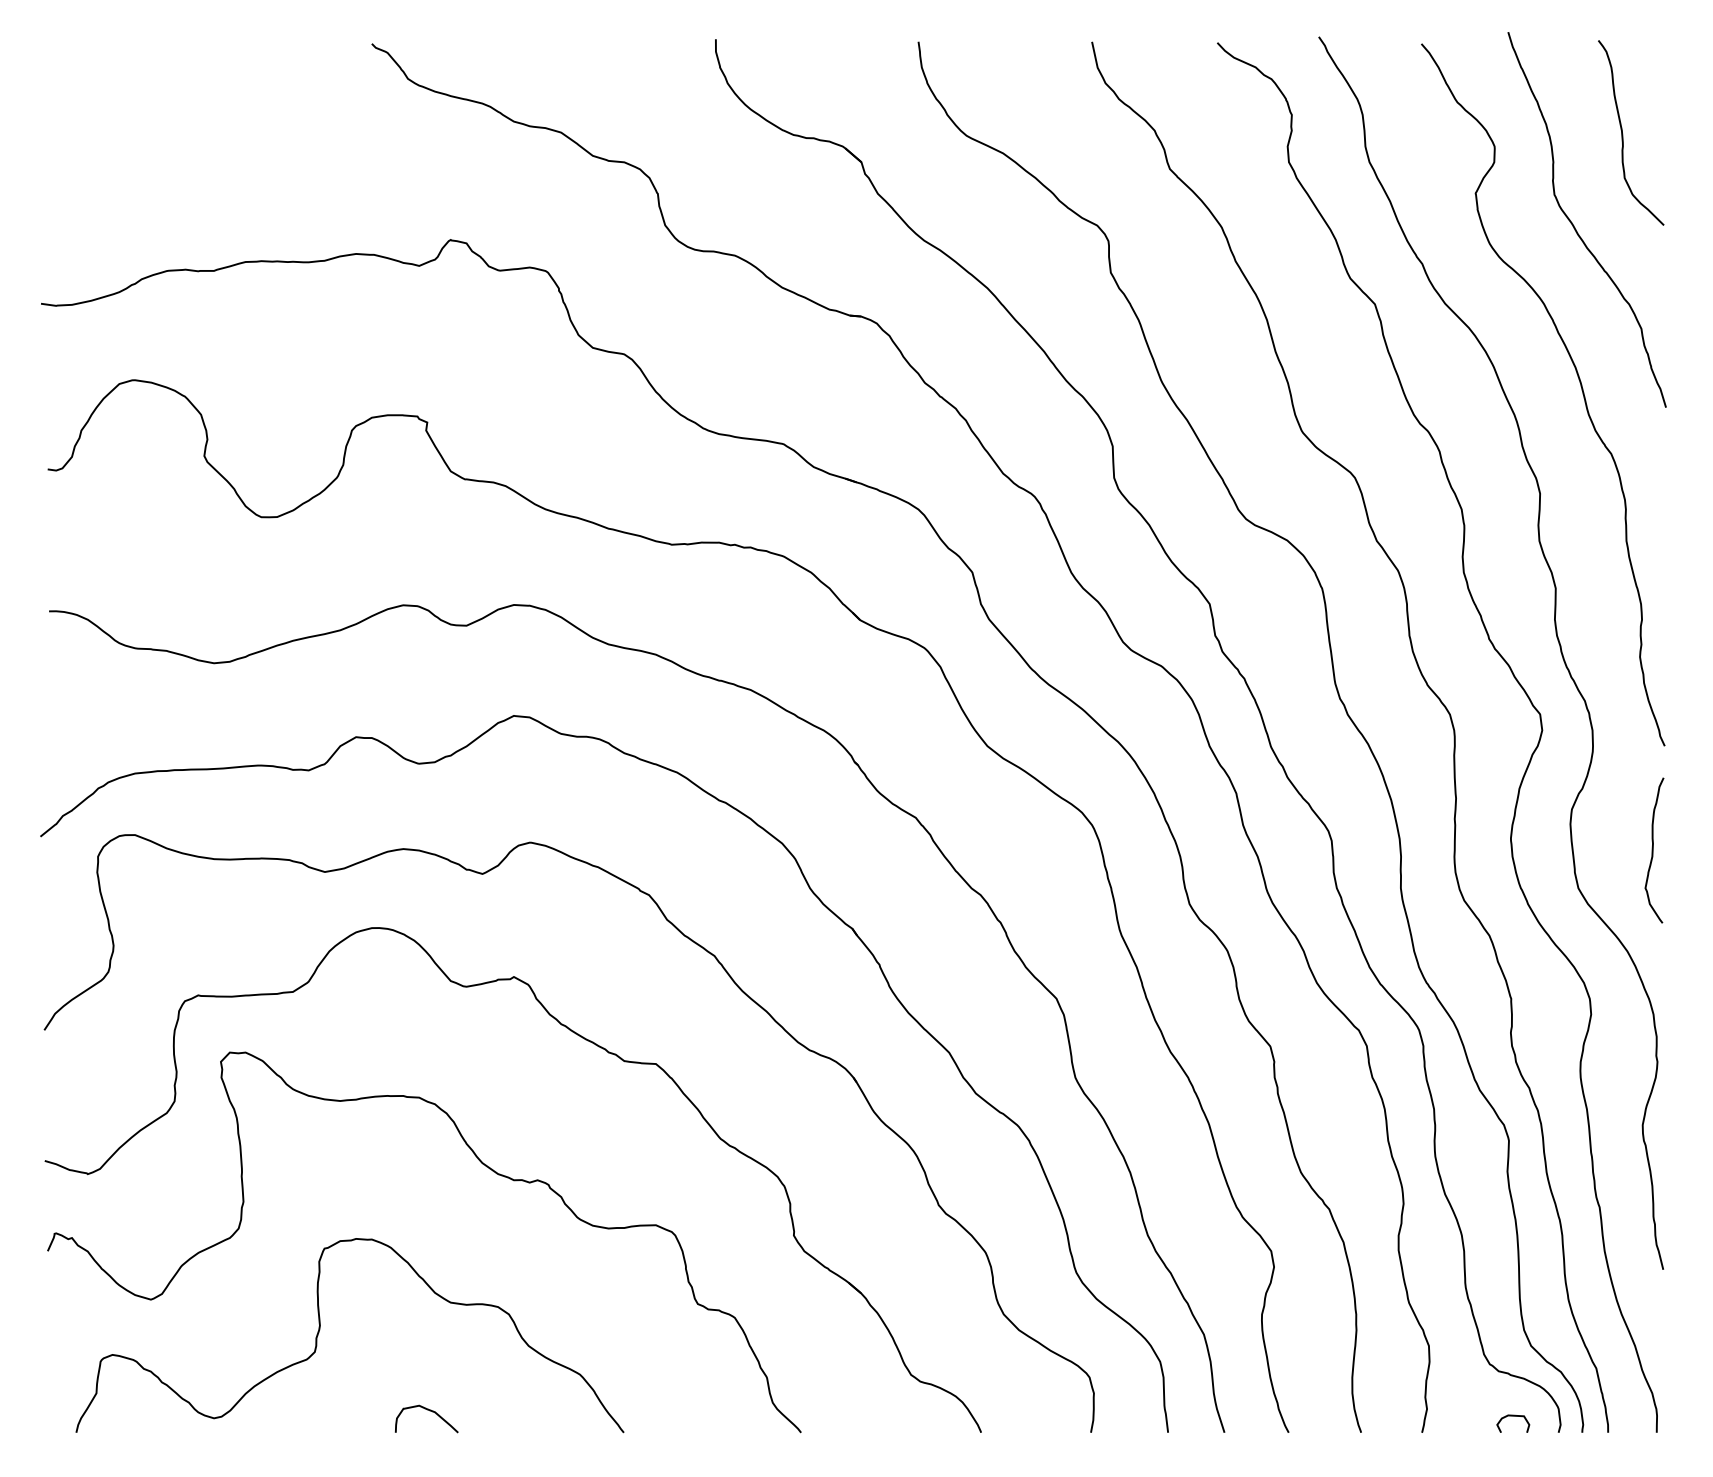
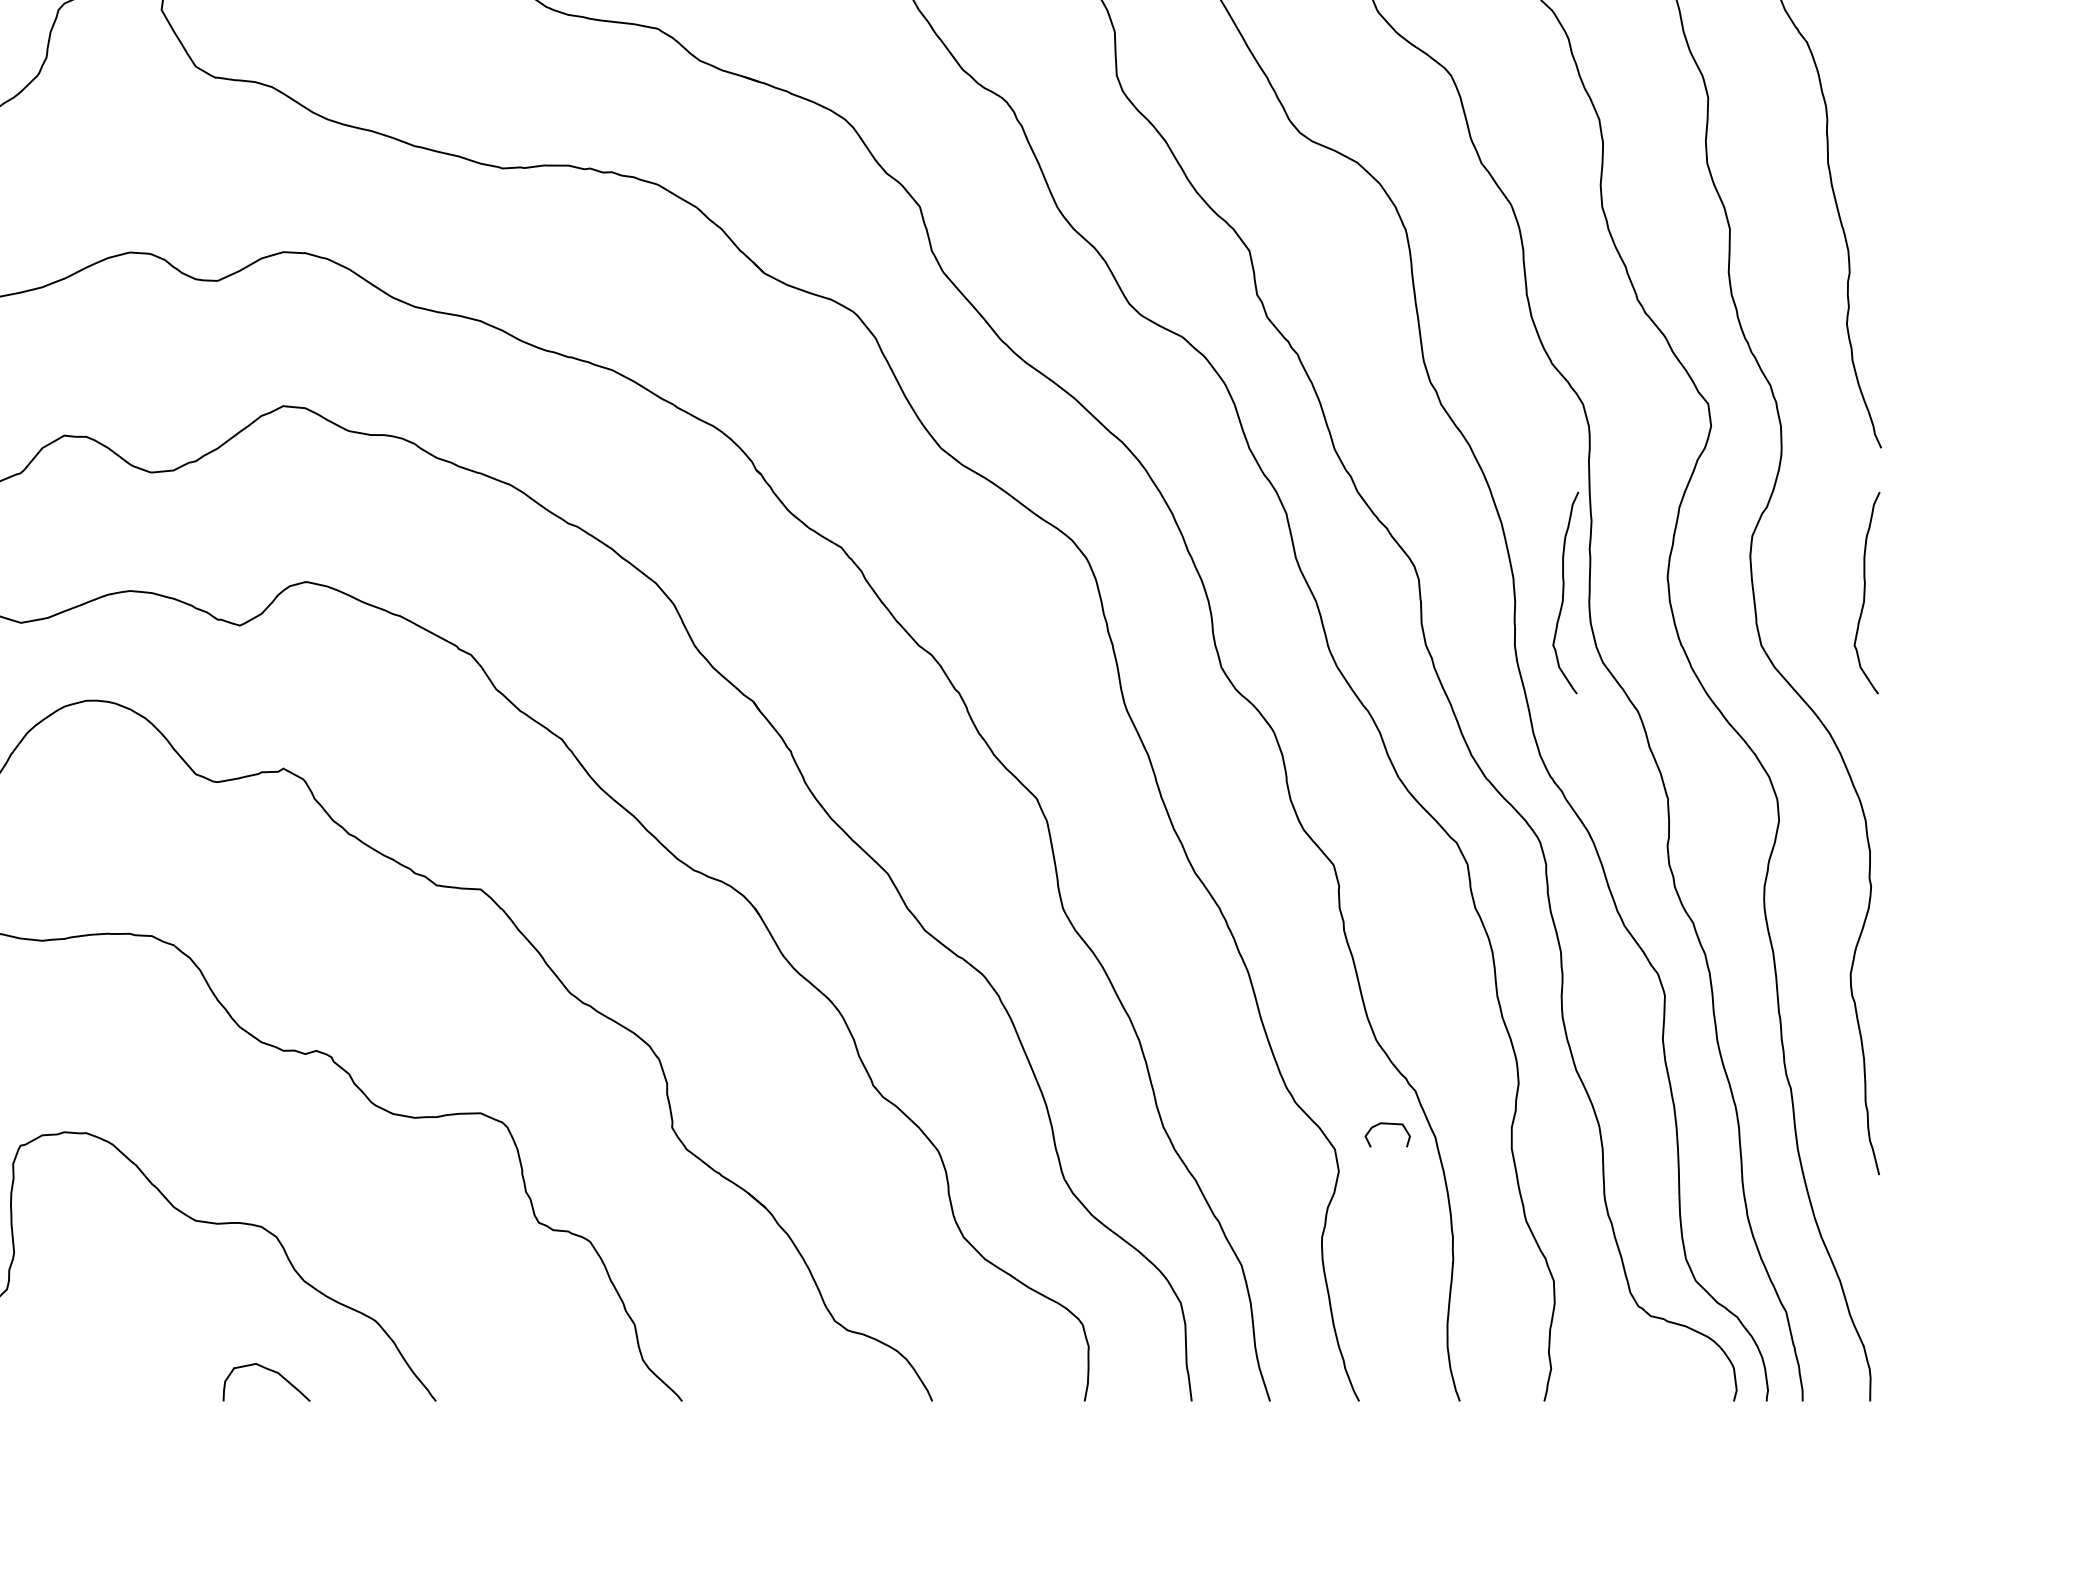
curve: (1436, 850) -> (1564, 592), added
curve: (429, 1411) -> (270, 1371), moved
curve: (1513, 1416) -> (1388, 1124), moved

